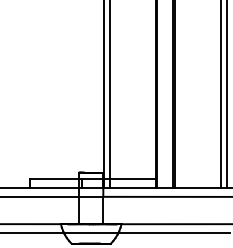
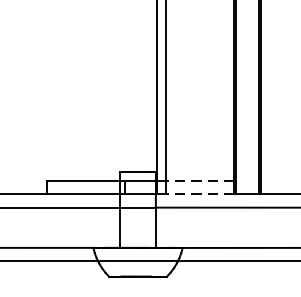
line: (132, 178) -> (198, 180), solid -> dashed
line: (132, 187) -> (198, 193), solid -> dashed

